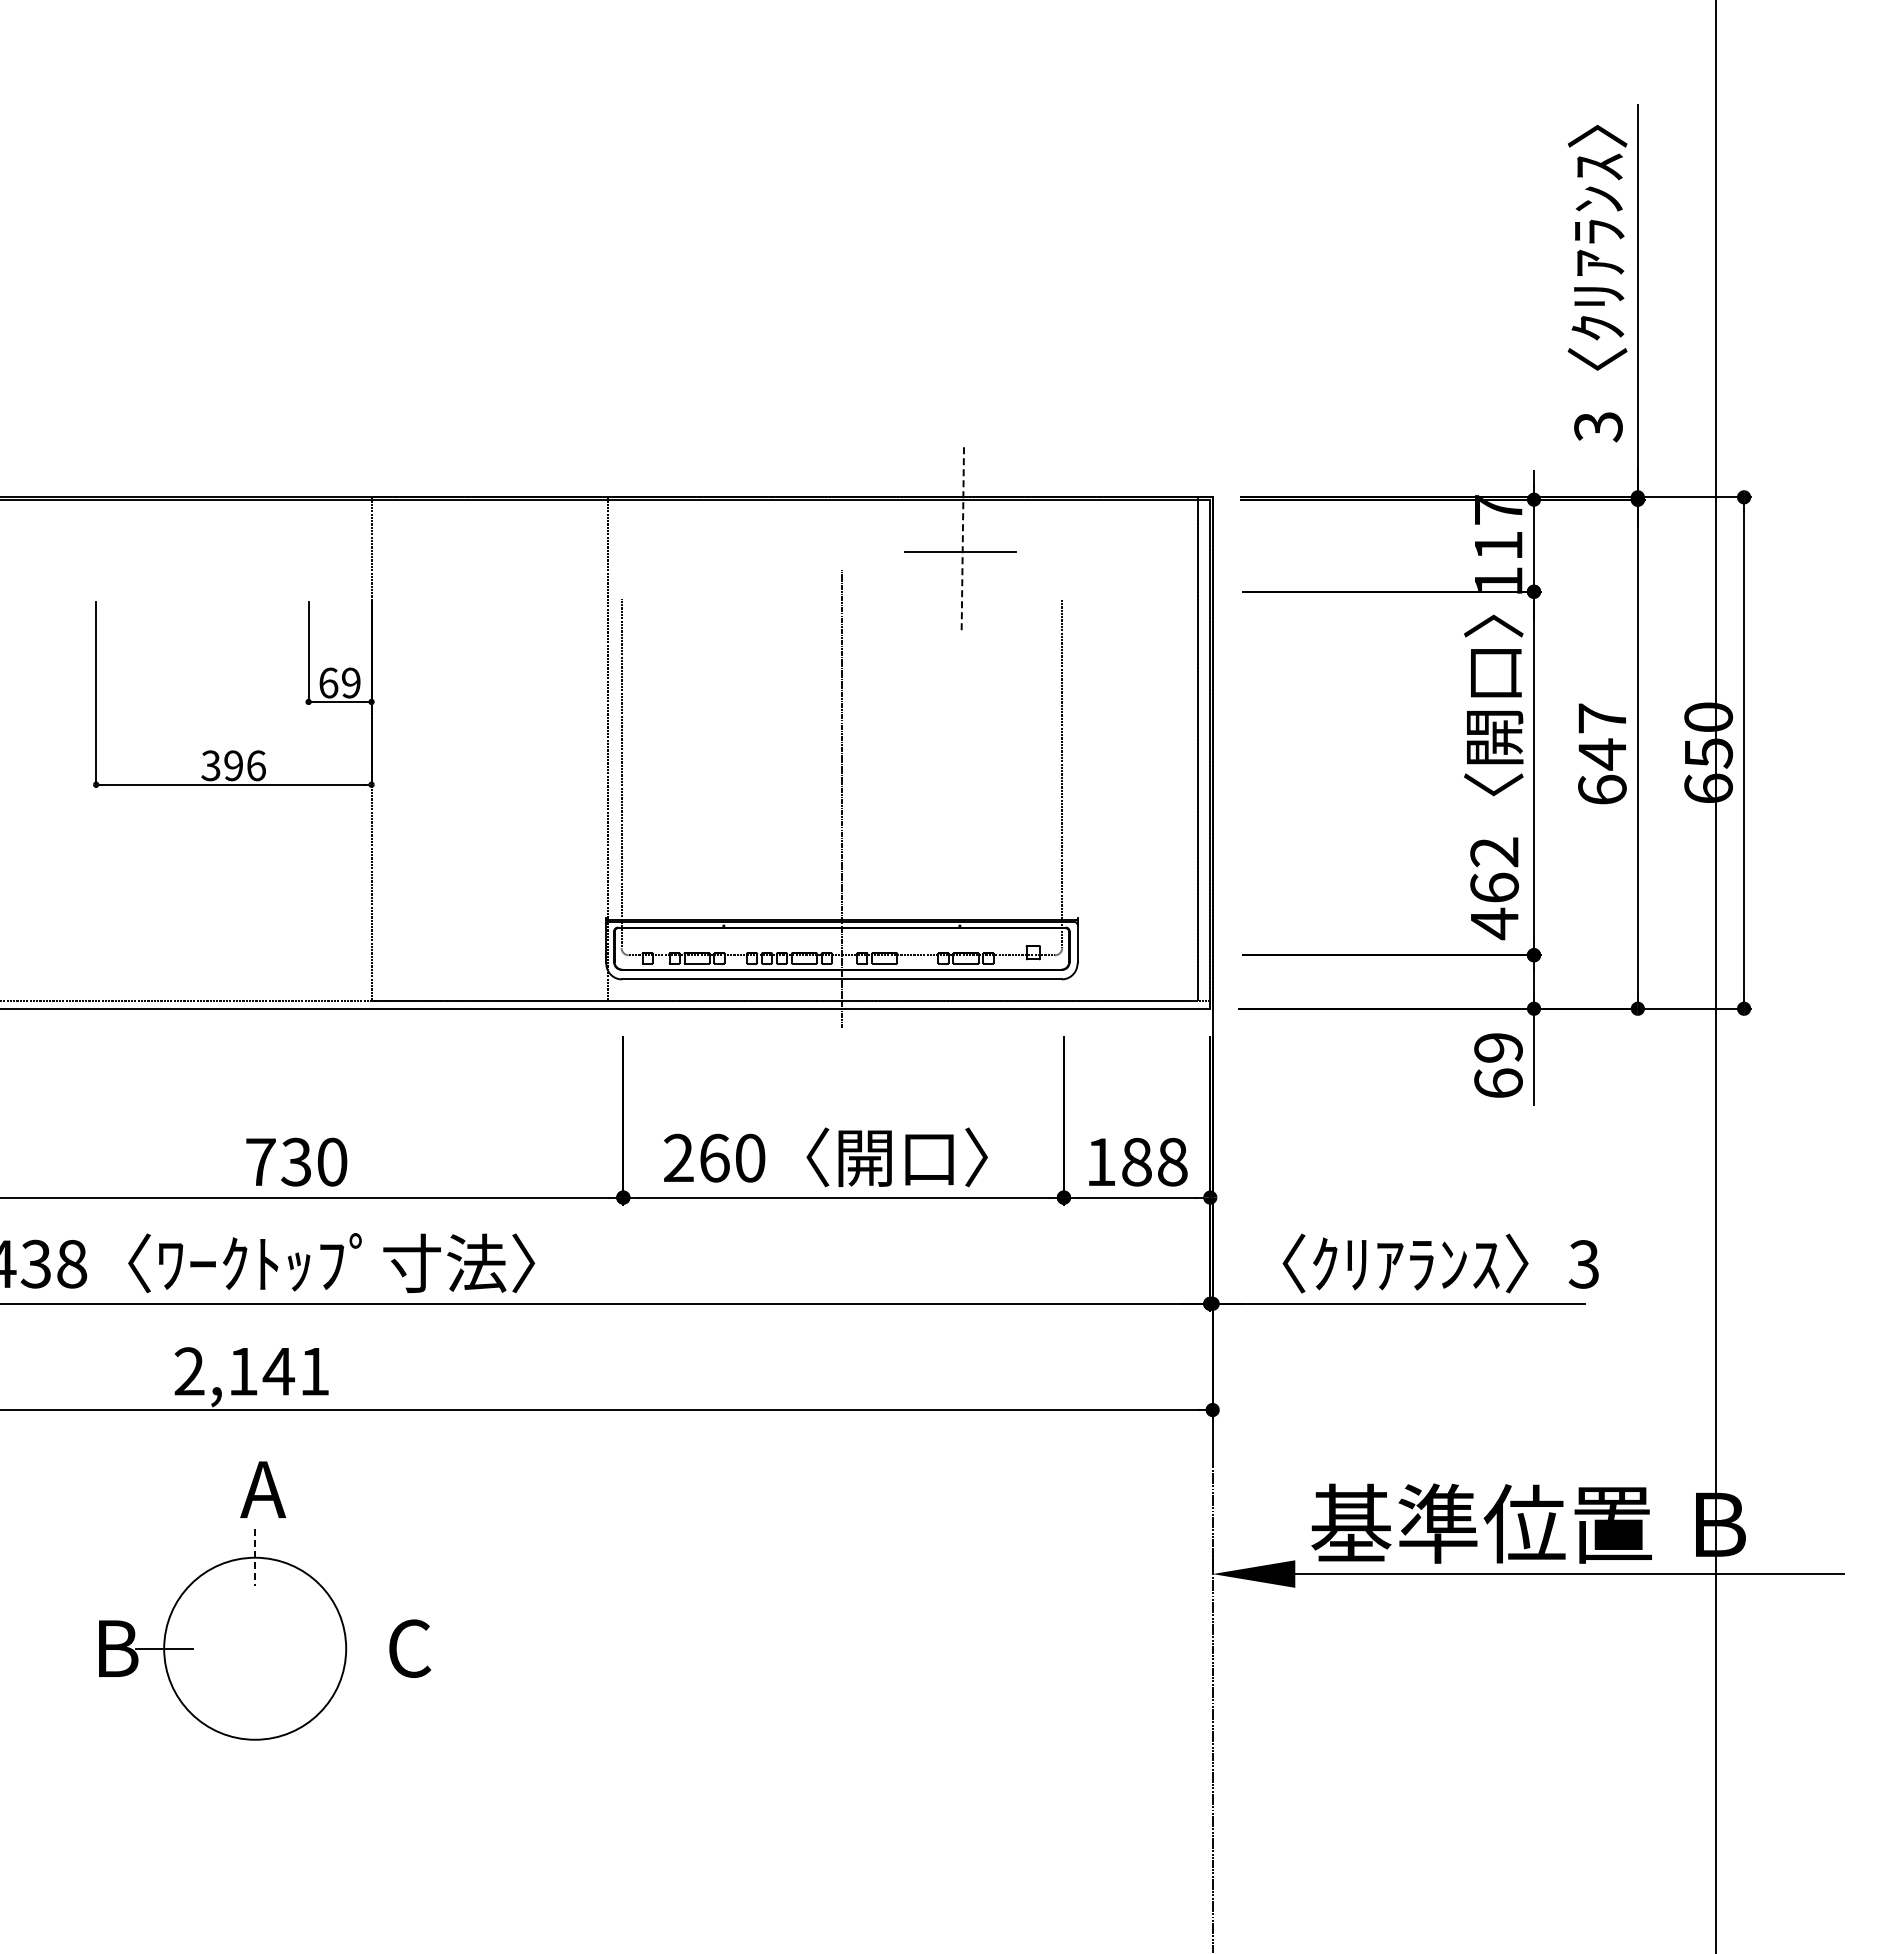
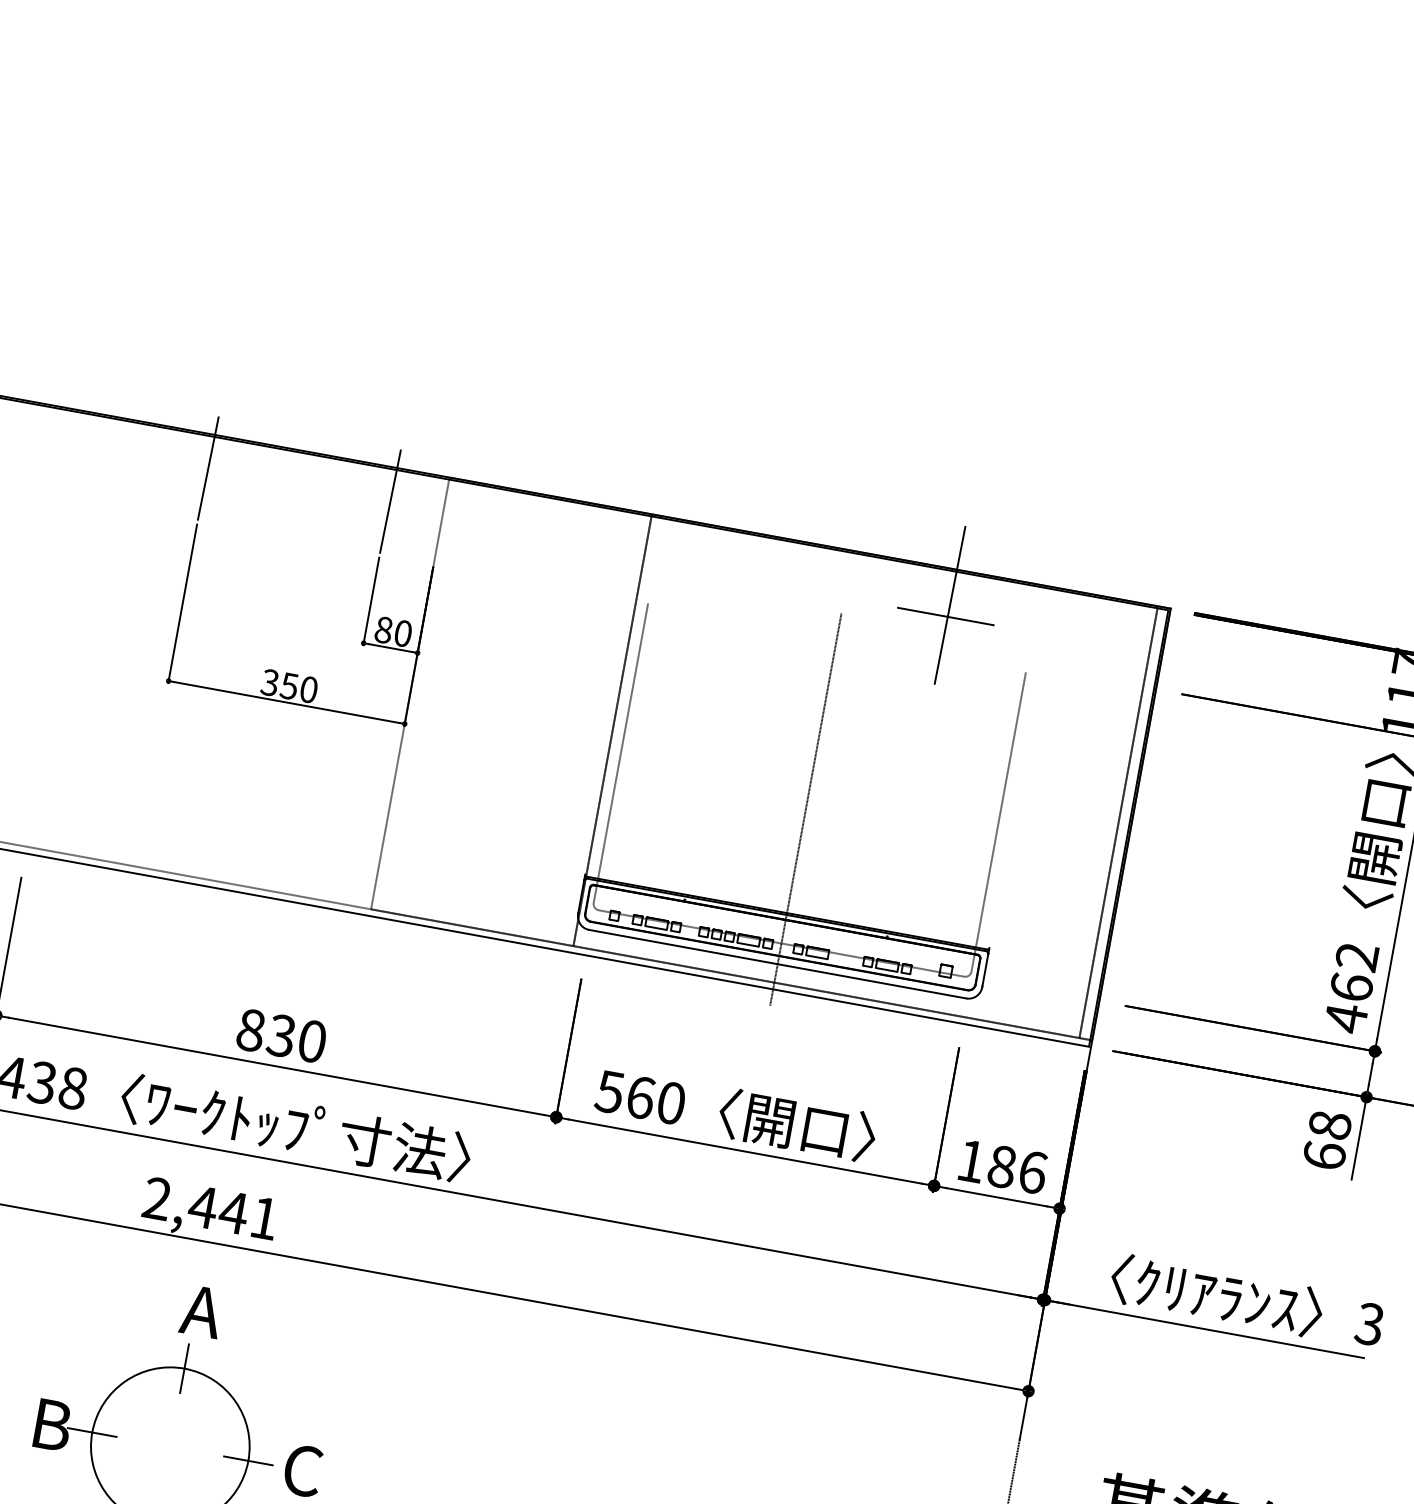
line: (97, 536) -> (208, 468), added
line: (309, 536) -> (390, 501), added
line: (962, 538) -> (949, 604), dashed -> solid
text: (339, 682) -> (393, 631), 69 -> 80
text: (244, 765) -> (298, 687), 396 -> 350
text: (1498, 1047) -> (1330, 1124), 69 -> 68
text: (678, 1157) -> (609, 1091), 260 -> 560
text: (260, 1161) -> (250, 1029), 730 -> 830
text: (1172, 1161) -> (1032, 1171), 188 -> 186
text: (242, 1371) -> (202, 1206), 2,141 -> 2,441
line: (255, 1558) -> (184, 1369), dashed -> solid
line: (345, 1648) -> (247, 1460), added

